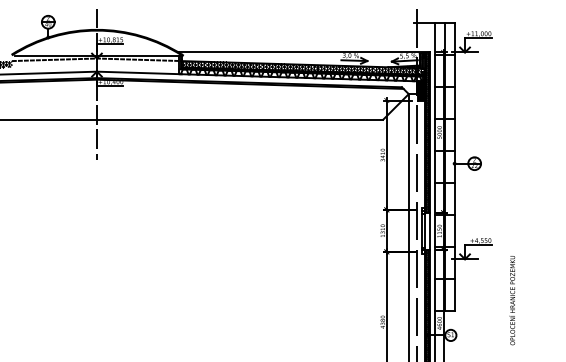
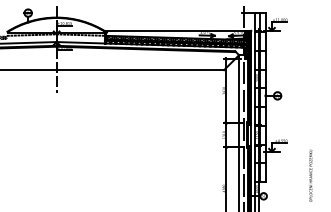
text: (512, 299) -> (310, 175), moved

